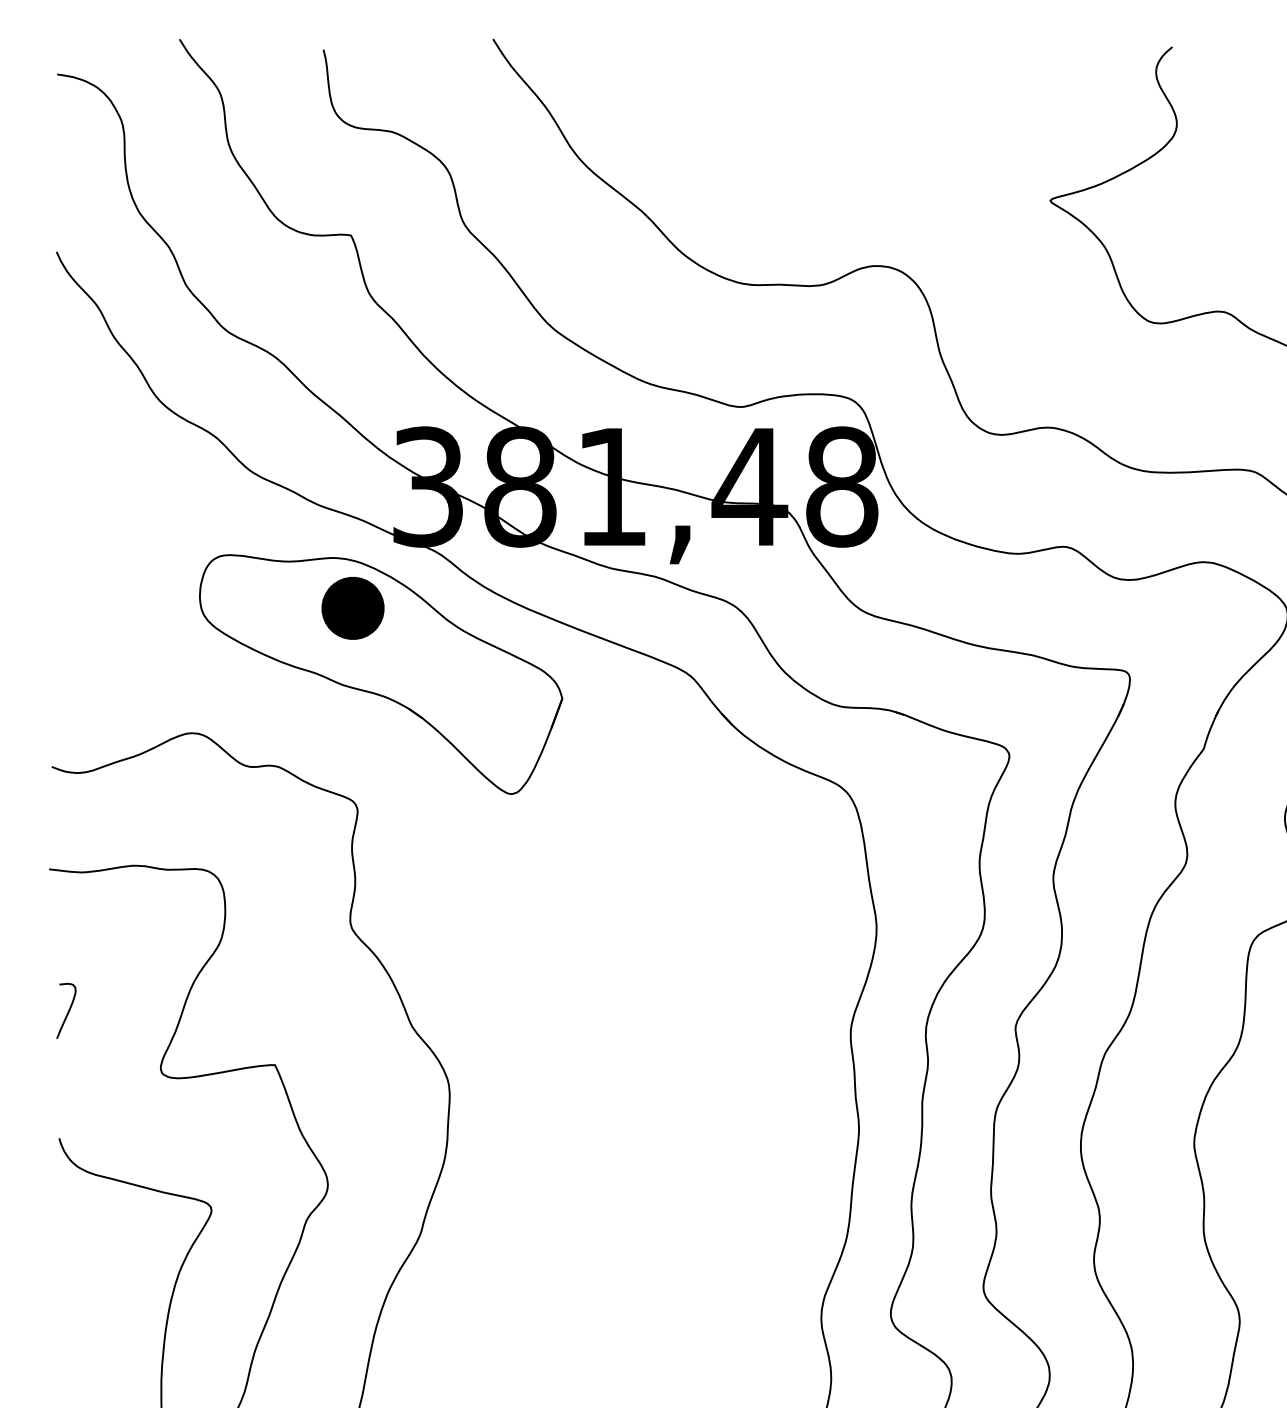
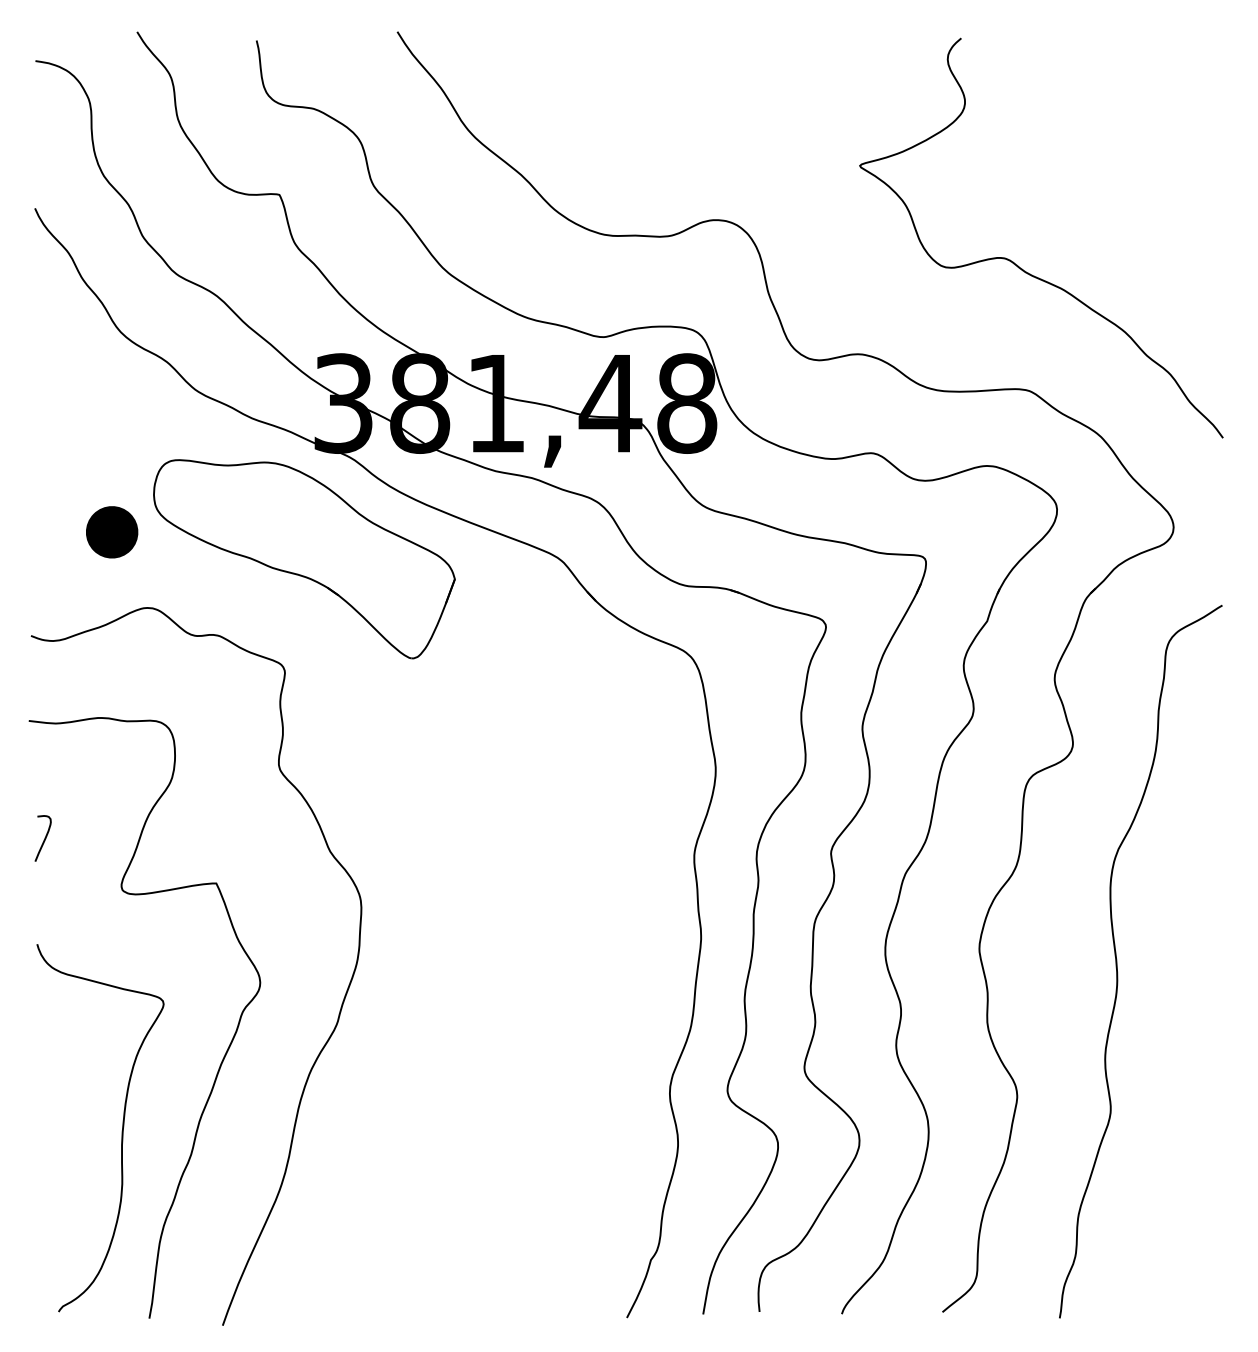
part: (353, 608) -> (112, 532), moved

